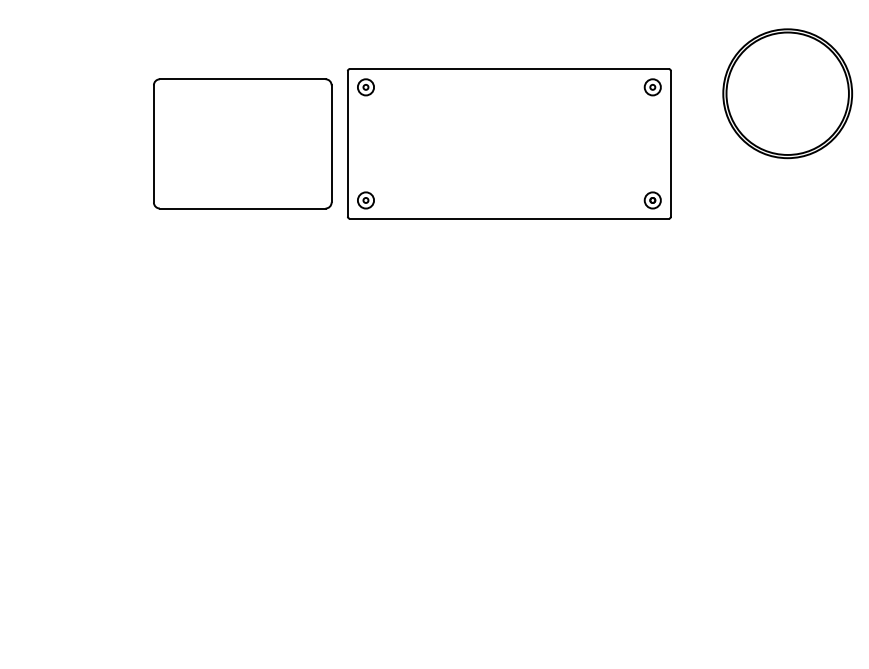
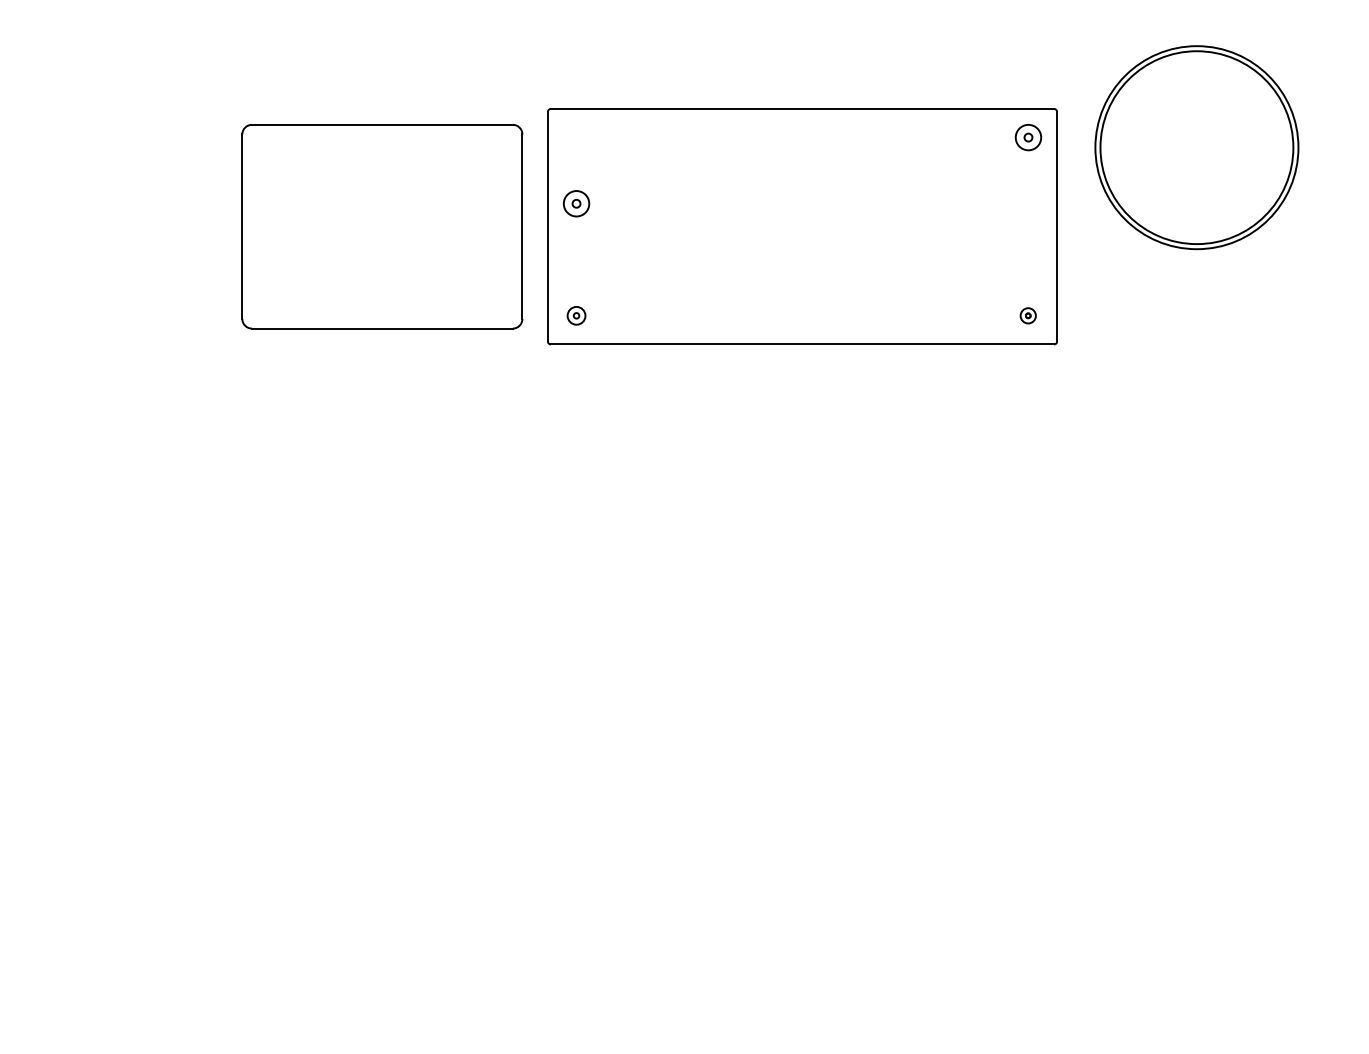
part: (365, 87) -> (575, 204), moved
part: (787, 93) -> (1196, 147), moved
part: (365, 200) -> (575, 315), size x0.7
part: (652, 200) -> (1027, 315), size x0.6

